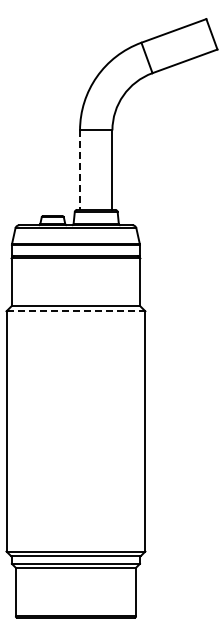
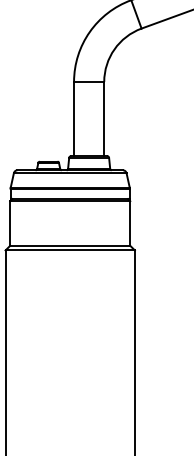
line: (80, 170) -> (74, 119), dashed -> solid
line: (76, 311) -> (70, 250), dashed -> solid

